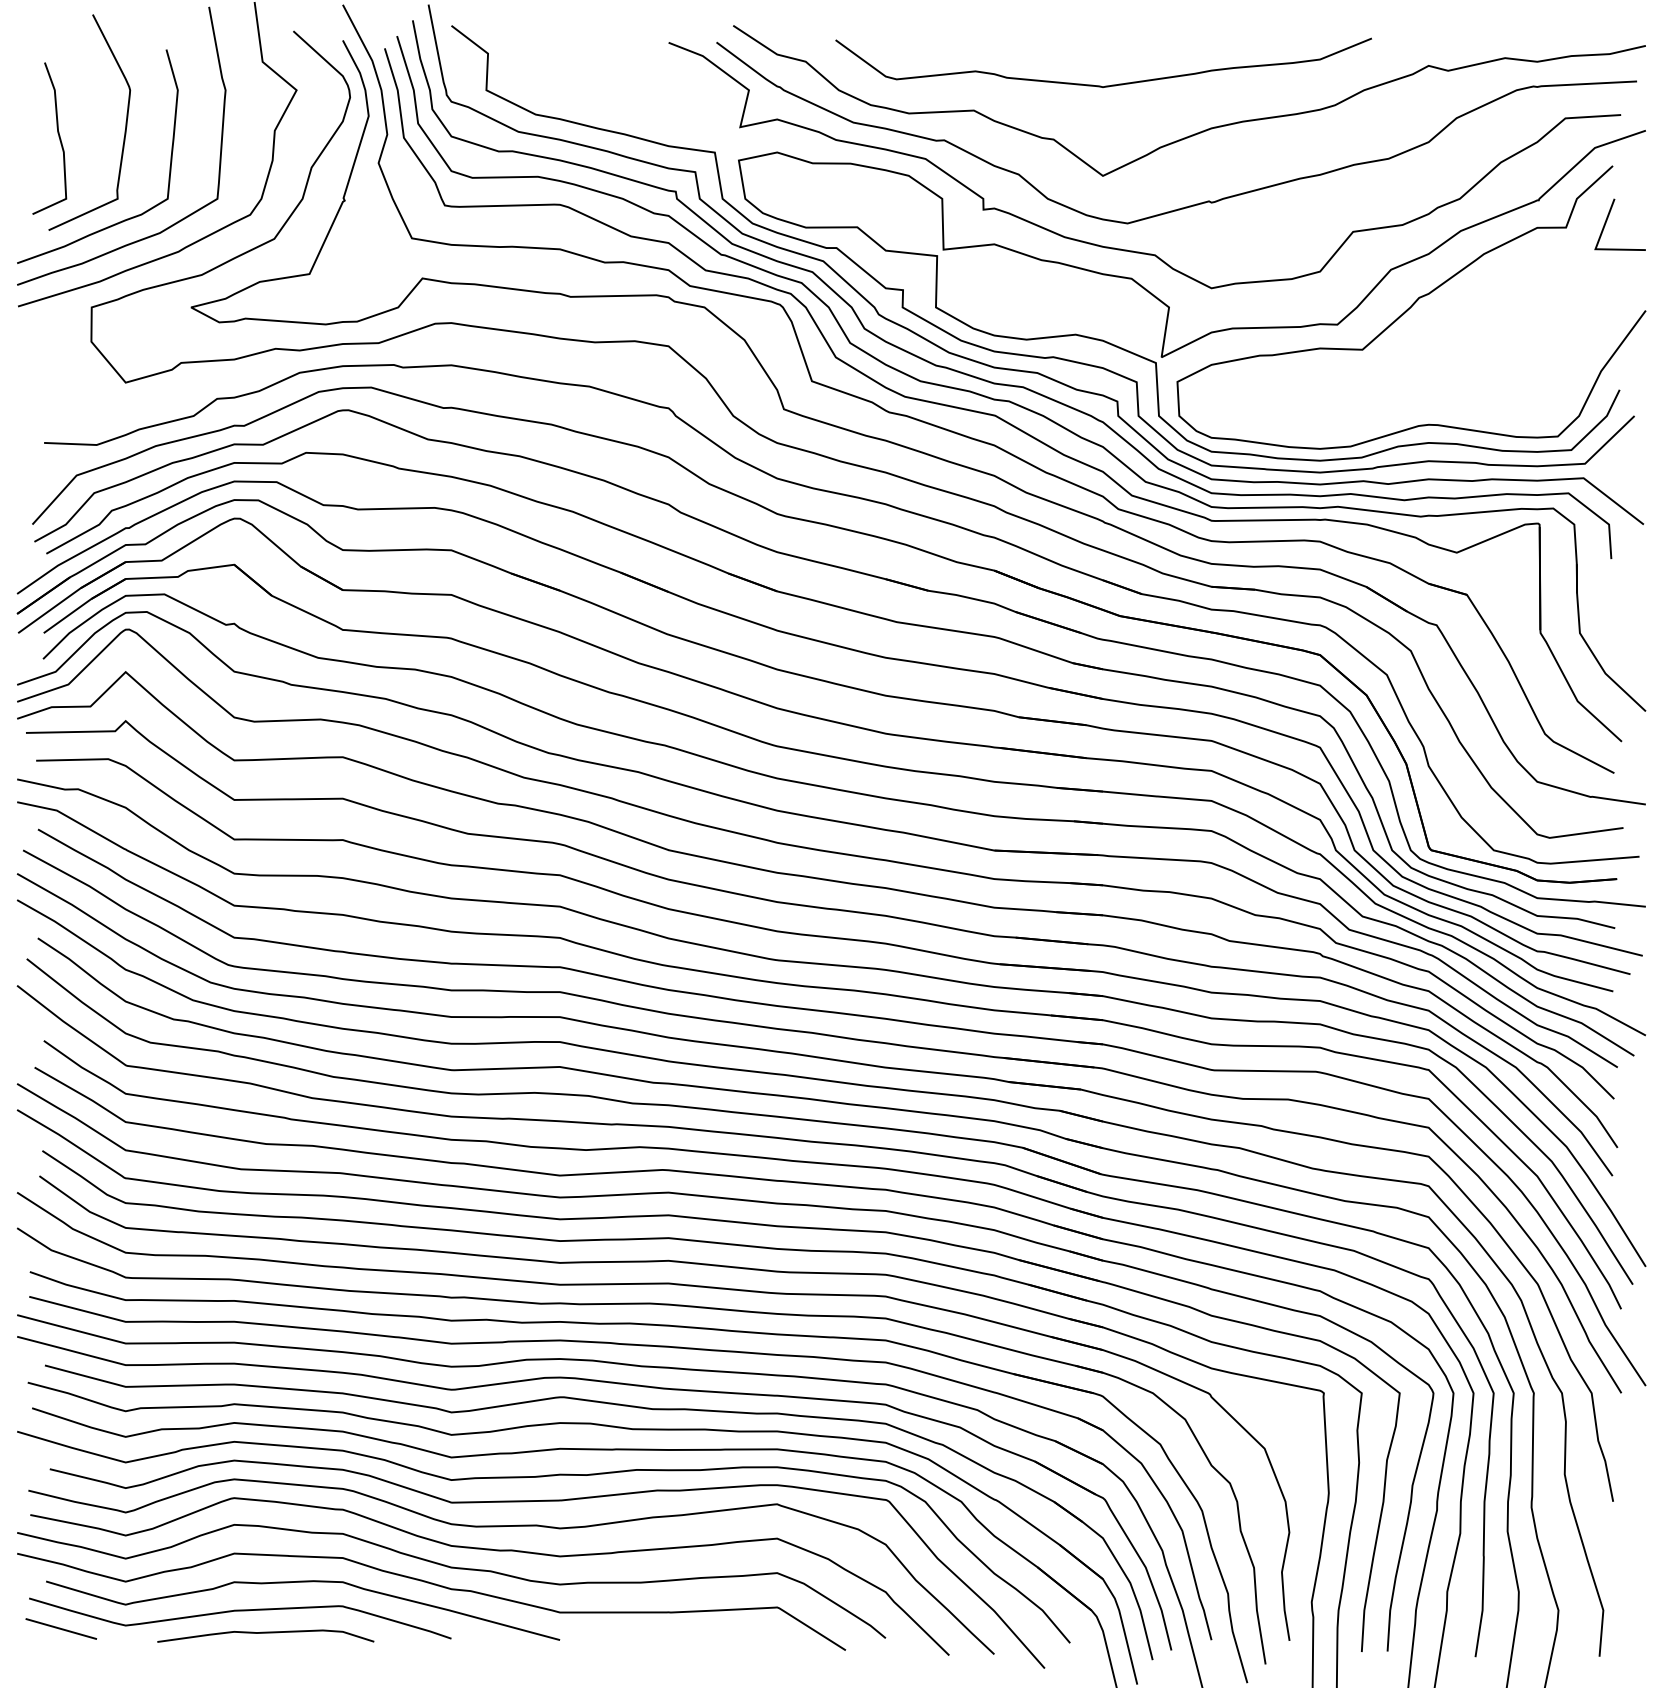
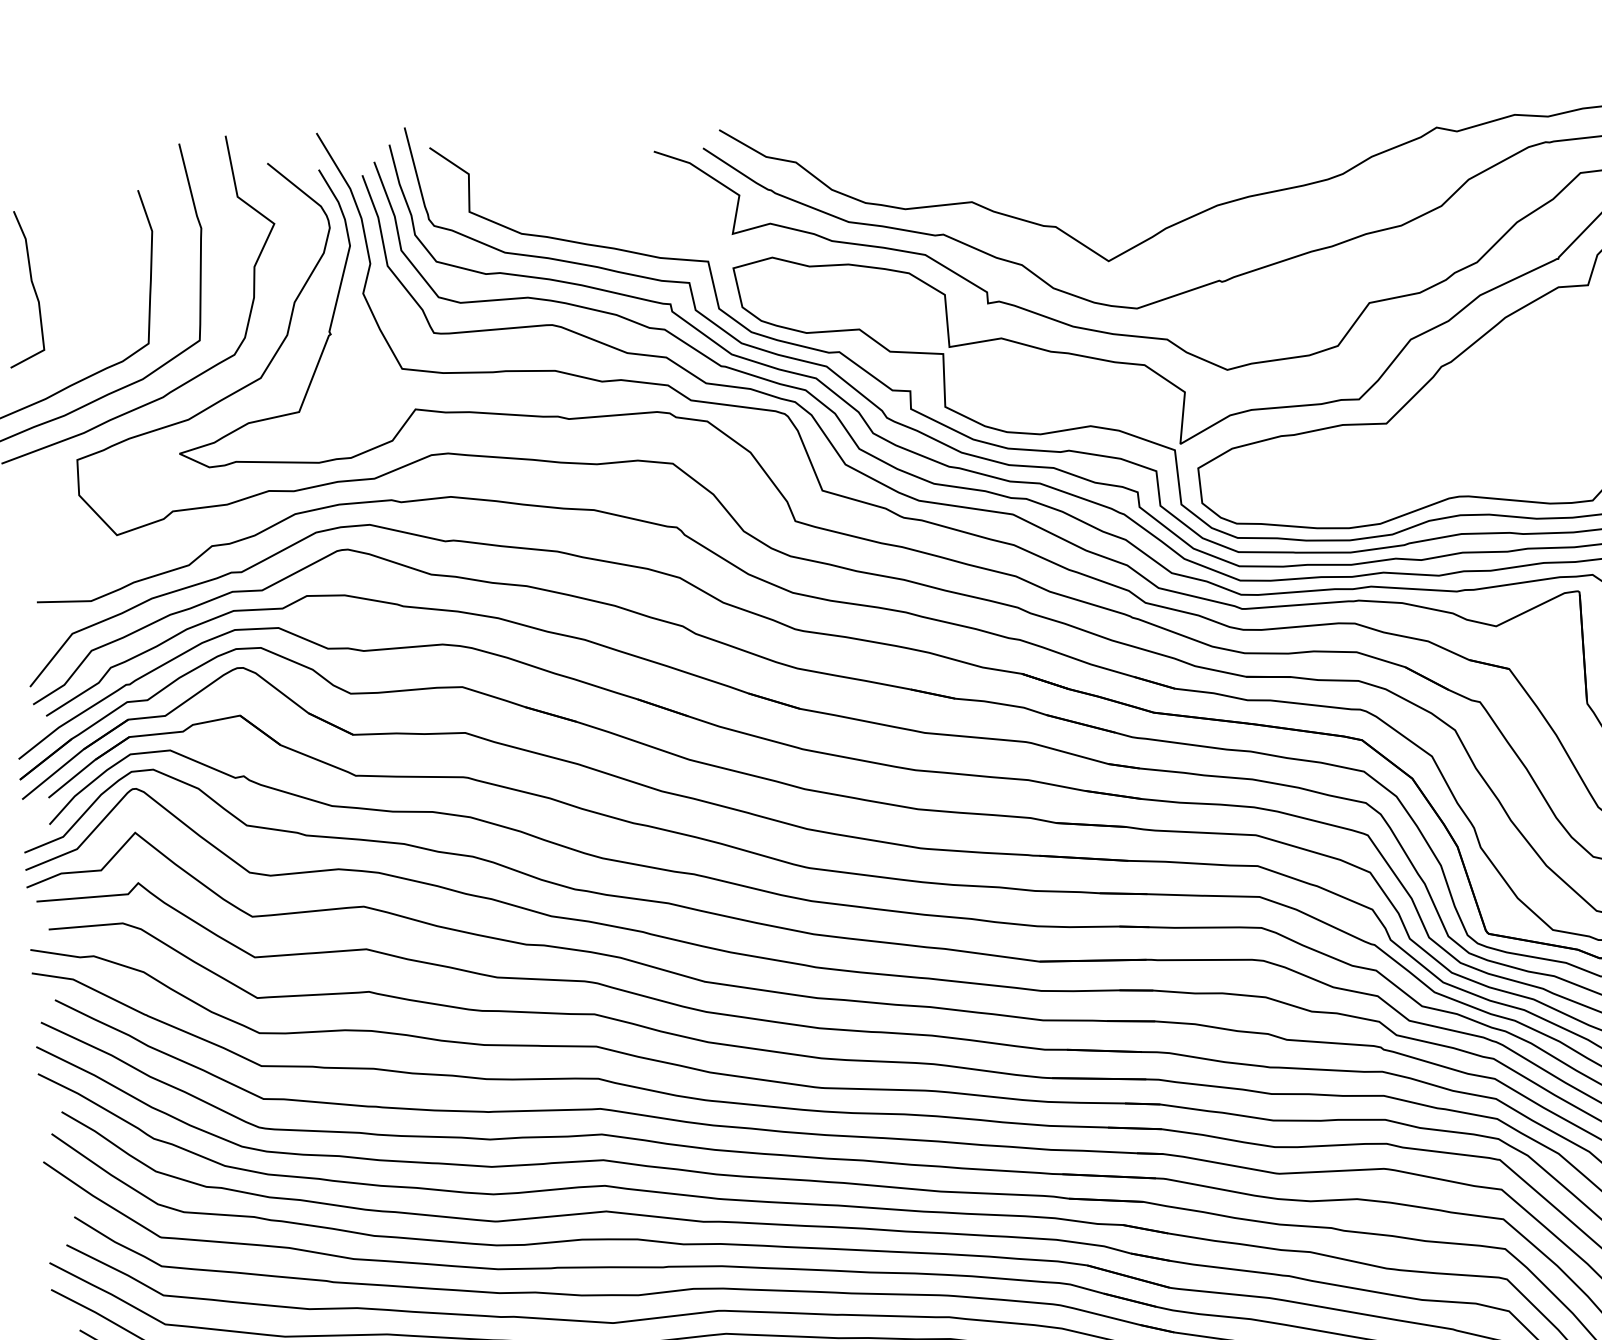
curve: (1105, 85) -> (1105, 168), removed
curve: (124, 130) -> (99, 276), removed

